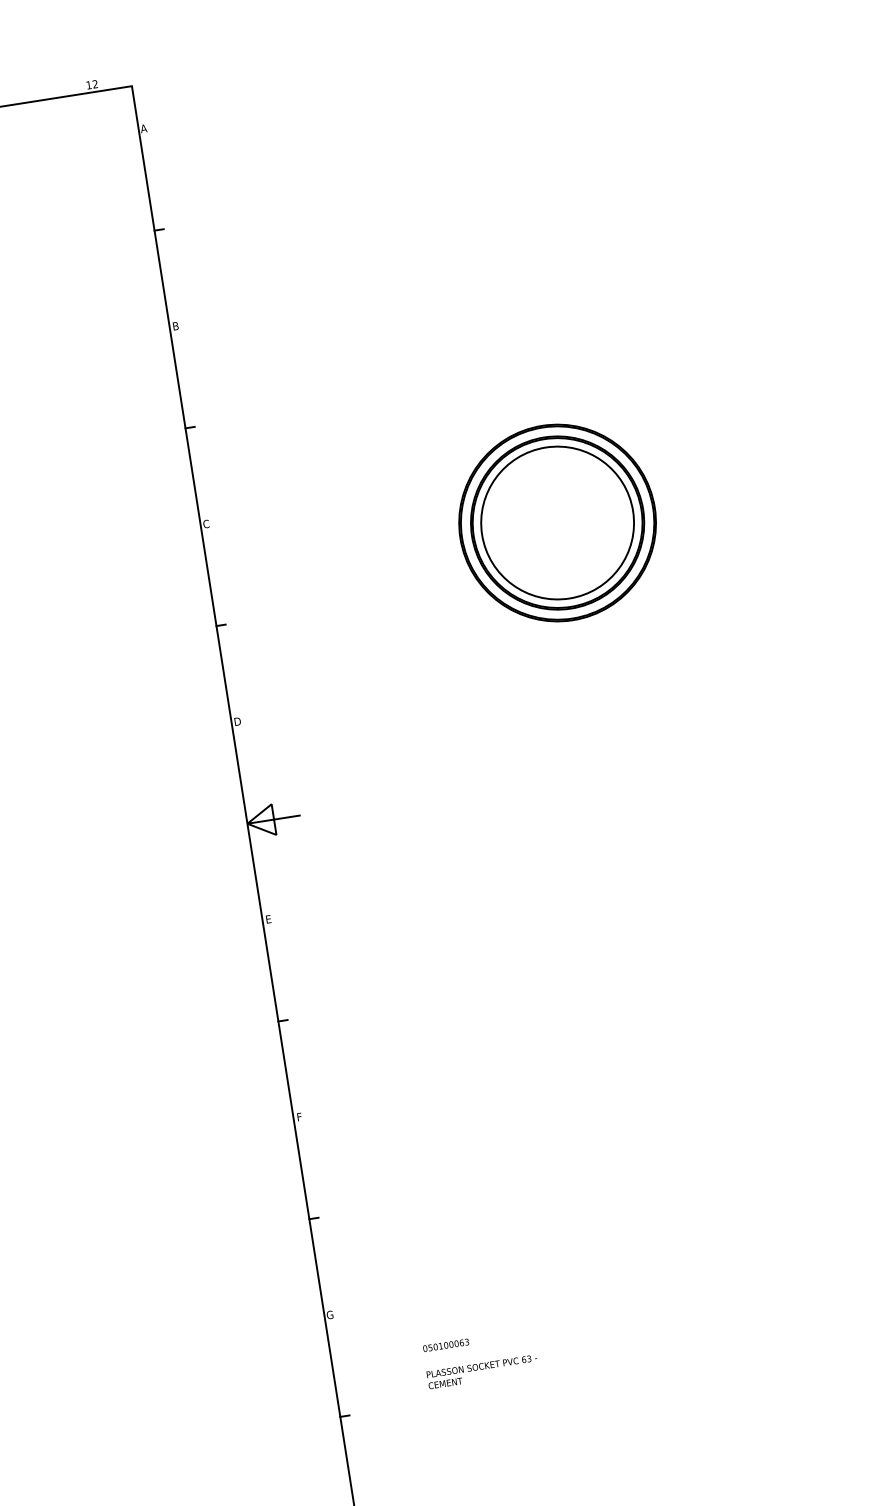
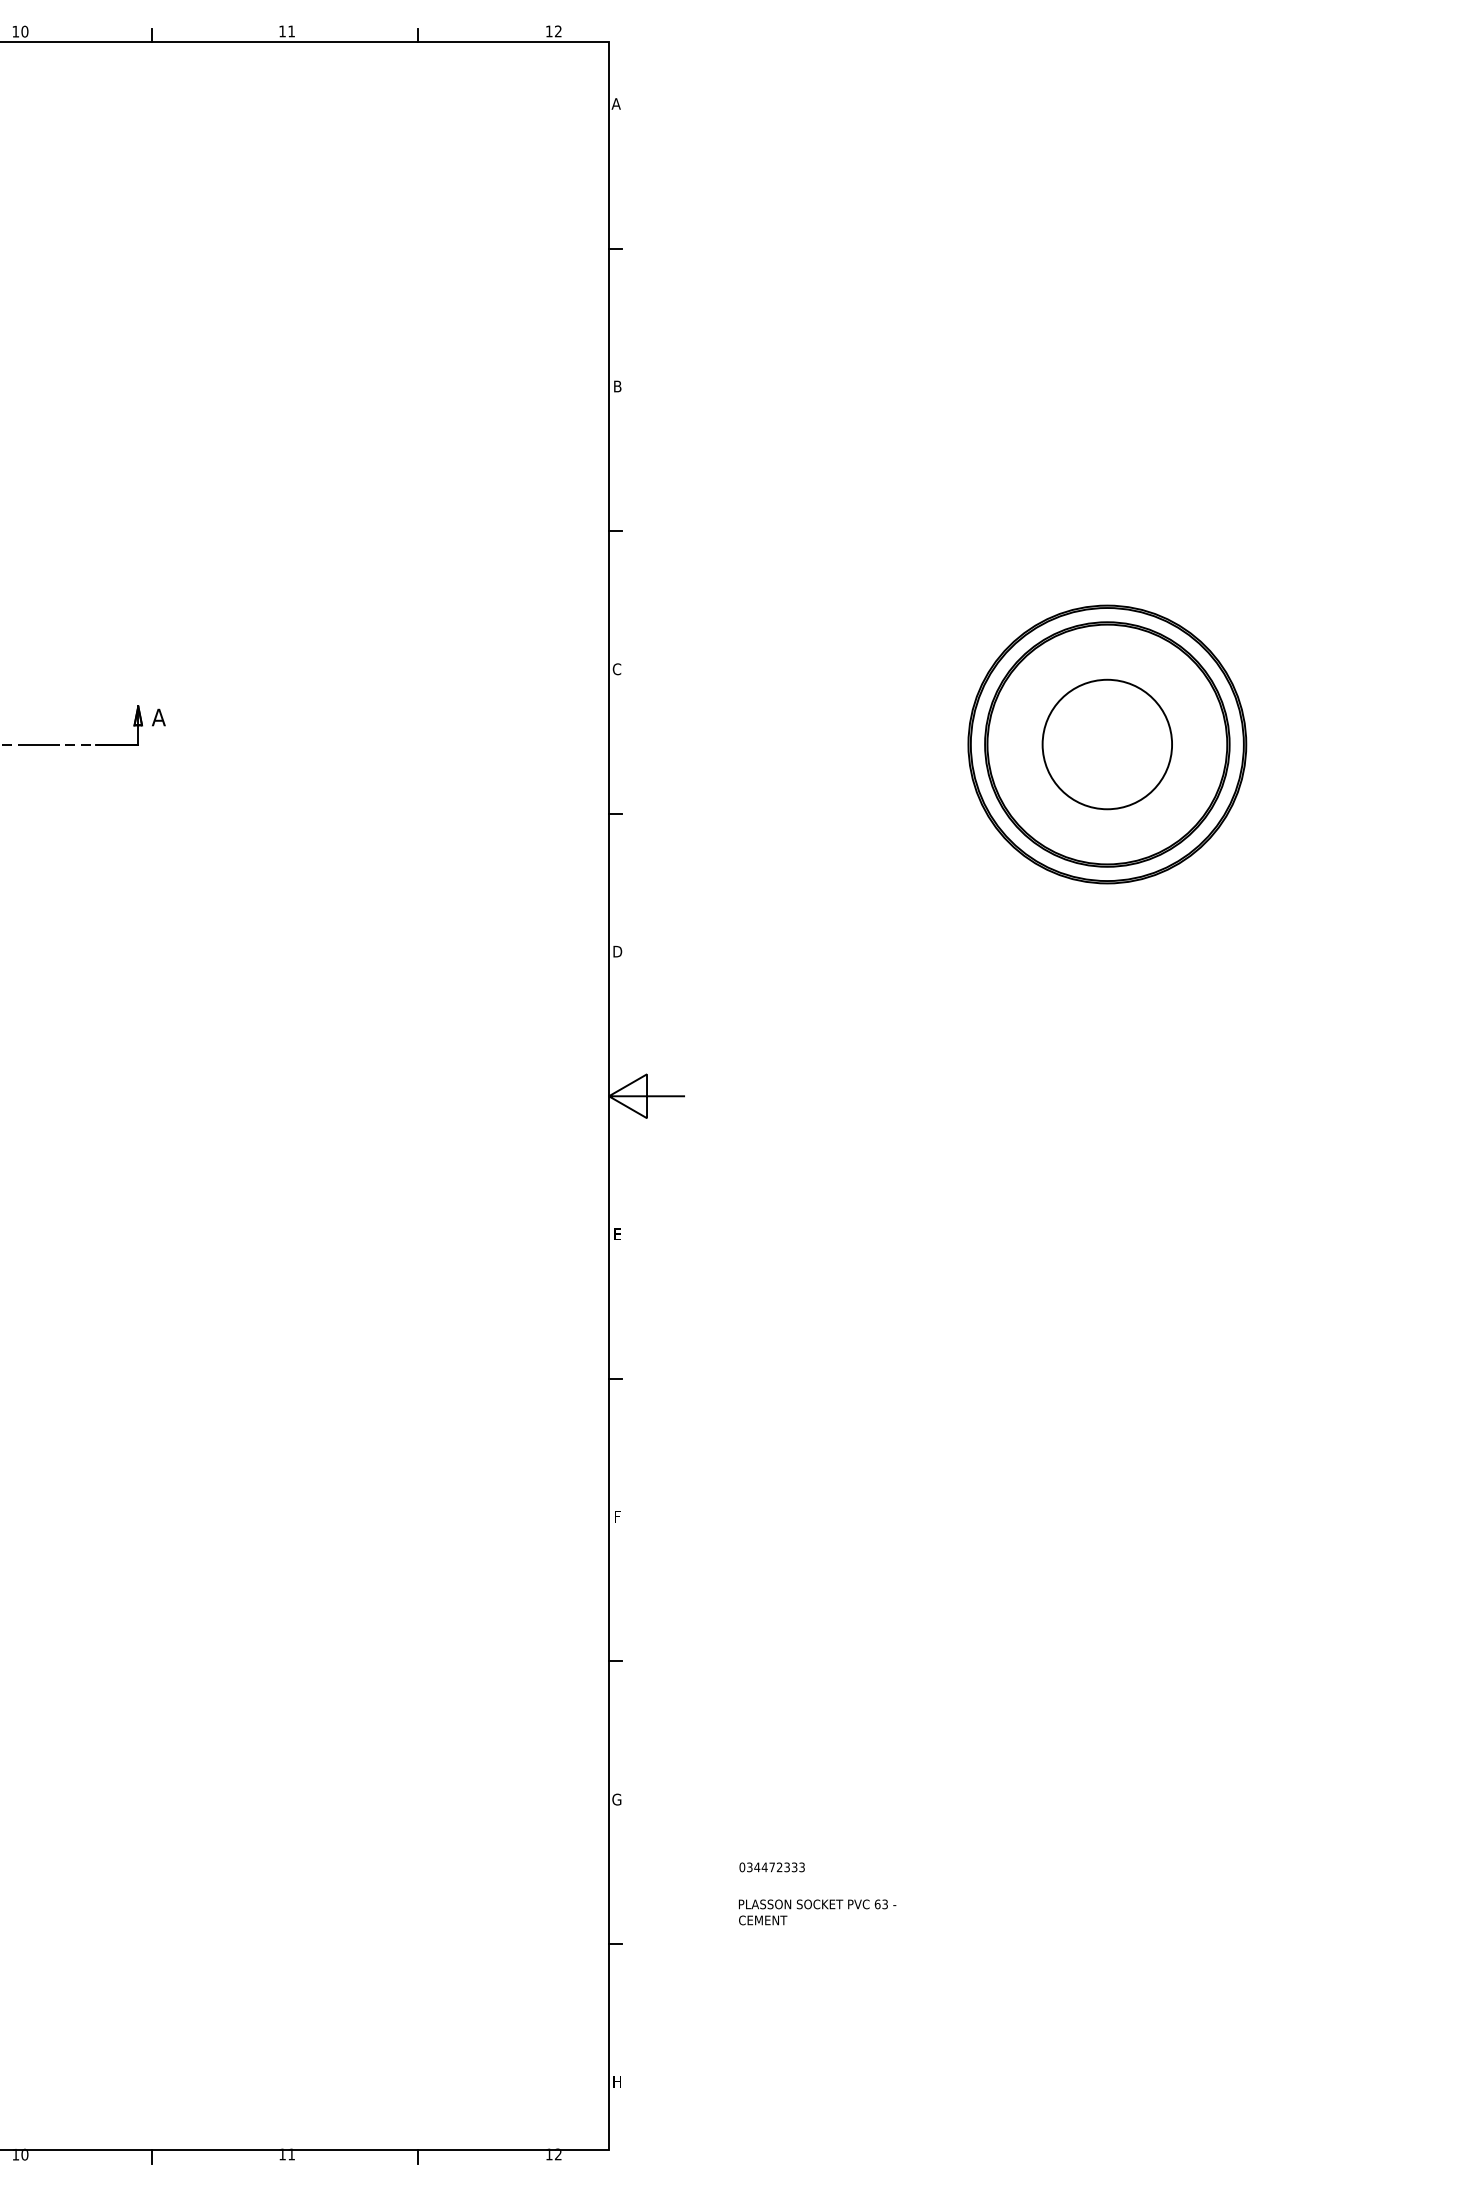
circle: (557, 523) -> (1107, 744), size x0.6
text: (446, 1345) -> (772, 1867), 050100063 -> 034472333

